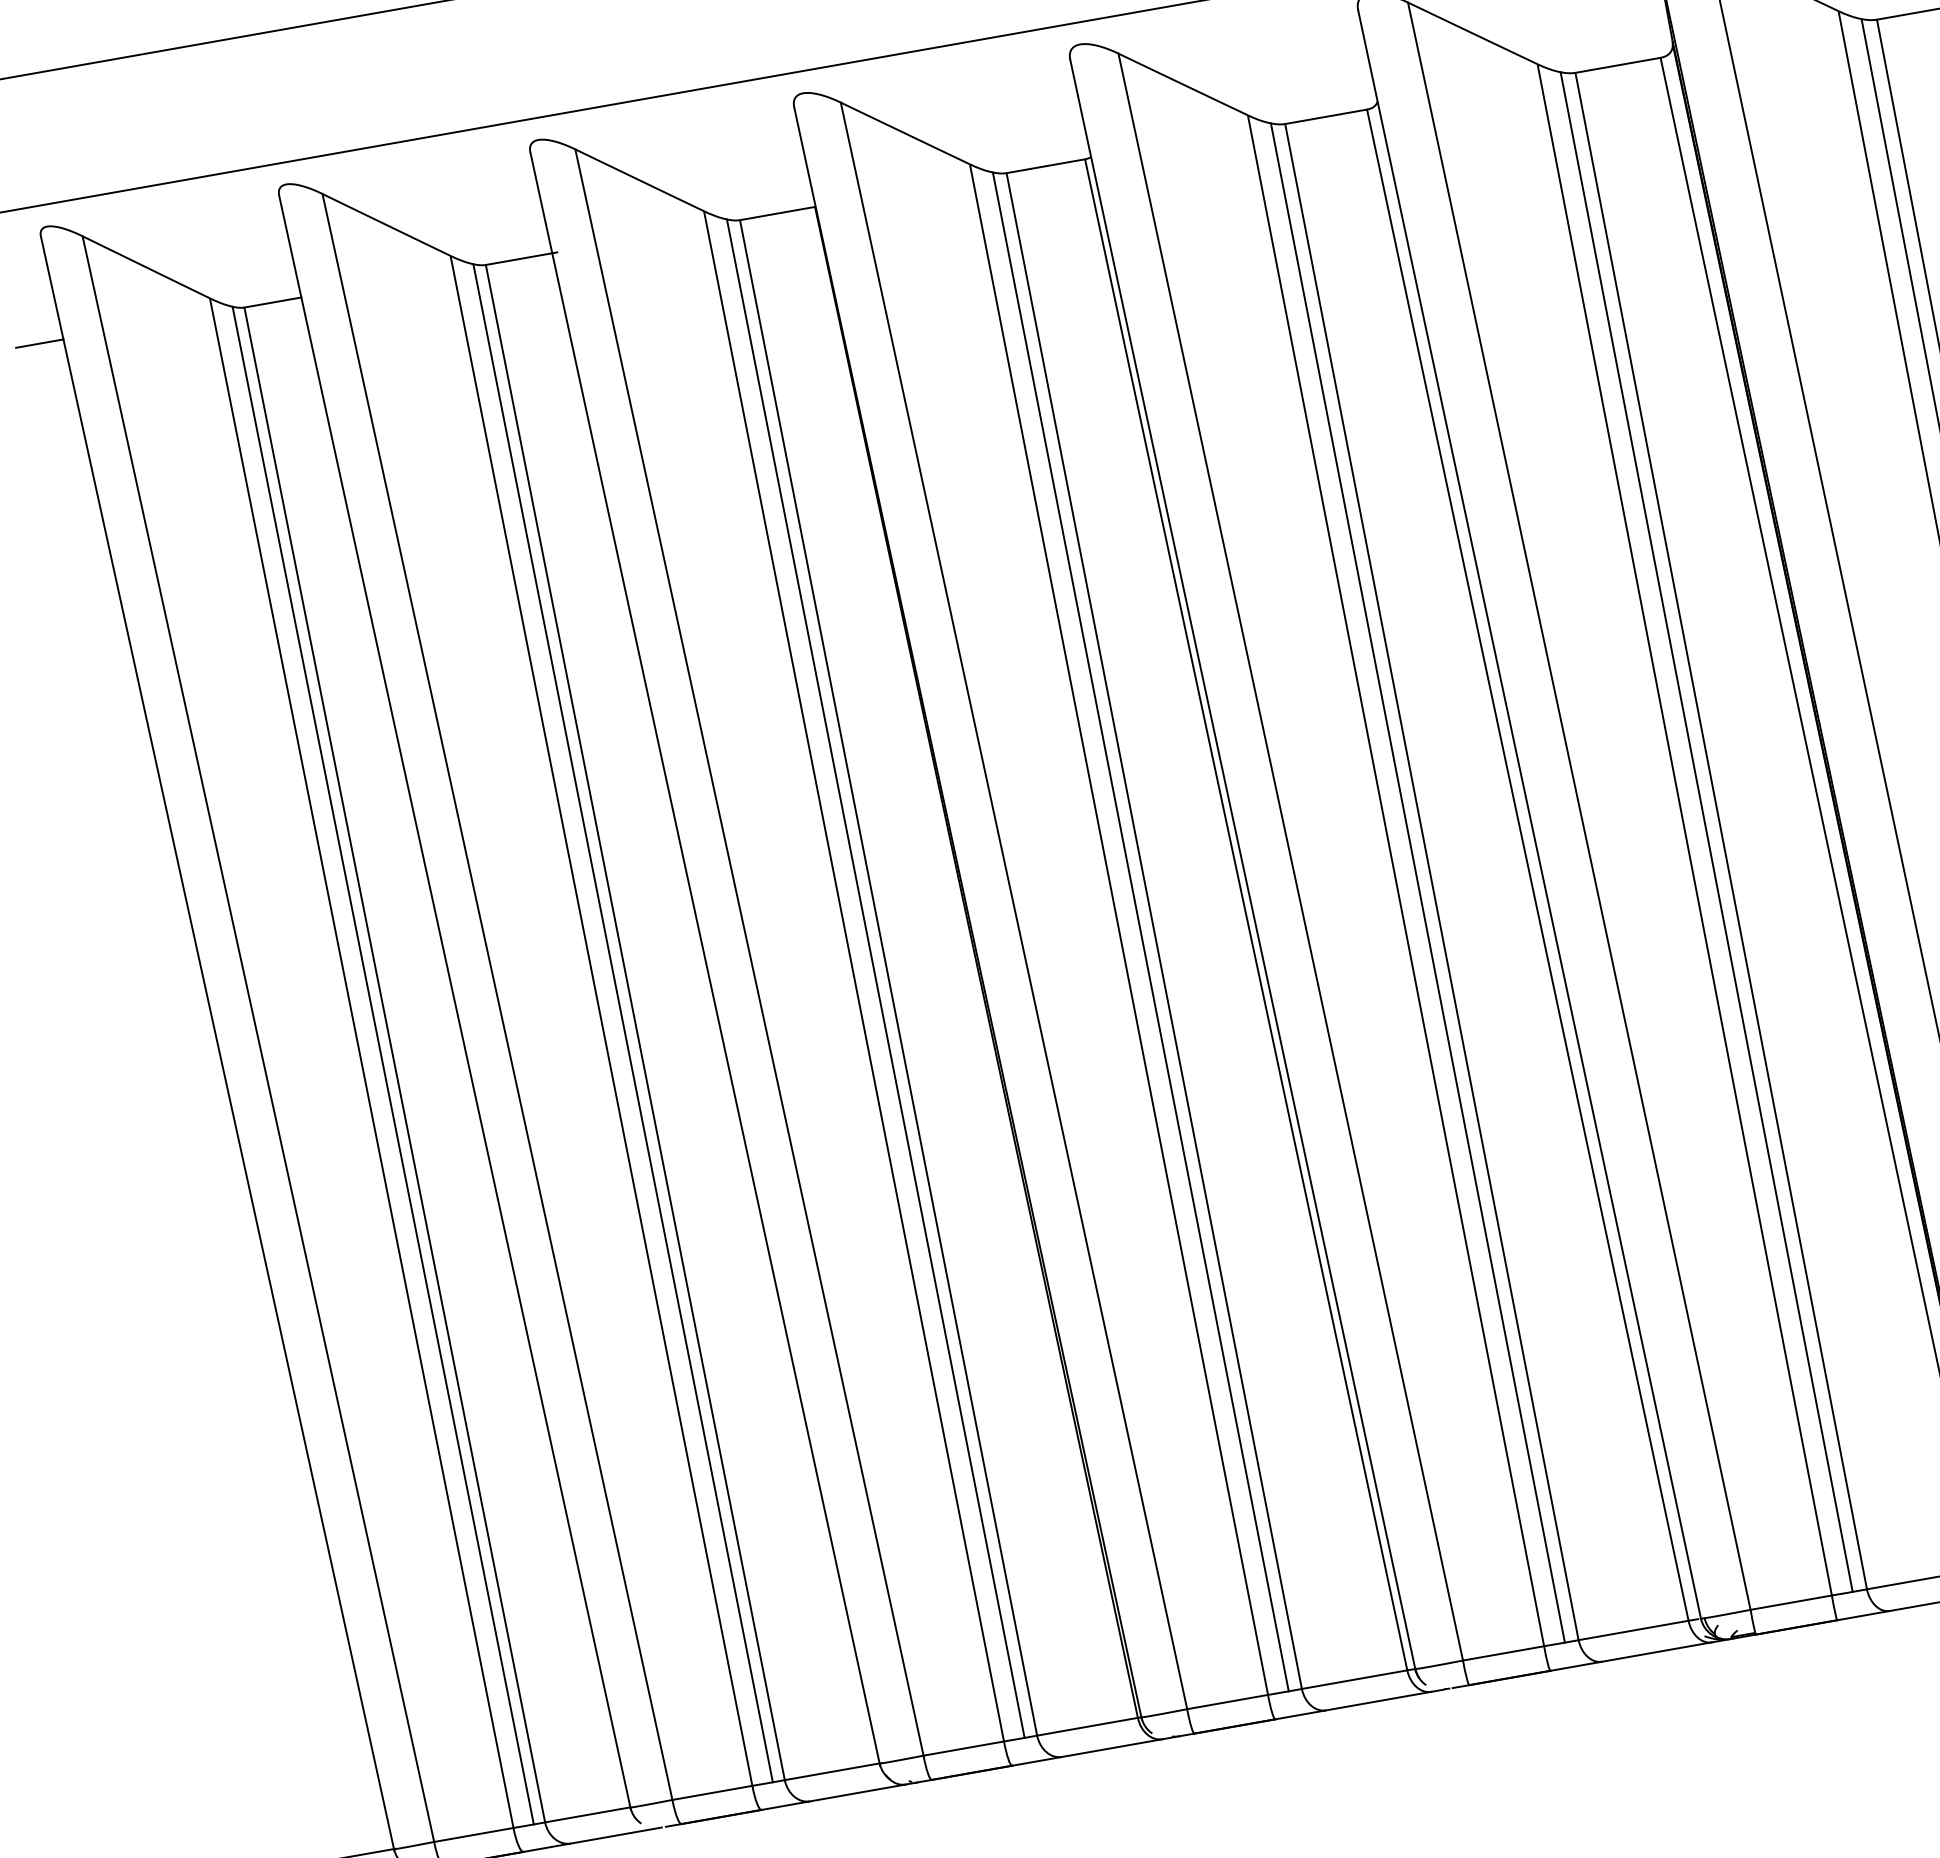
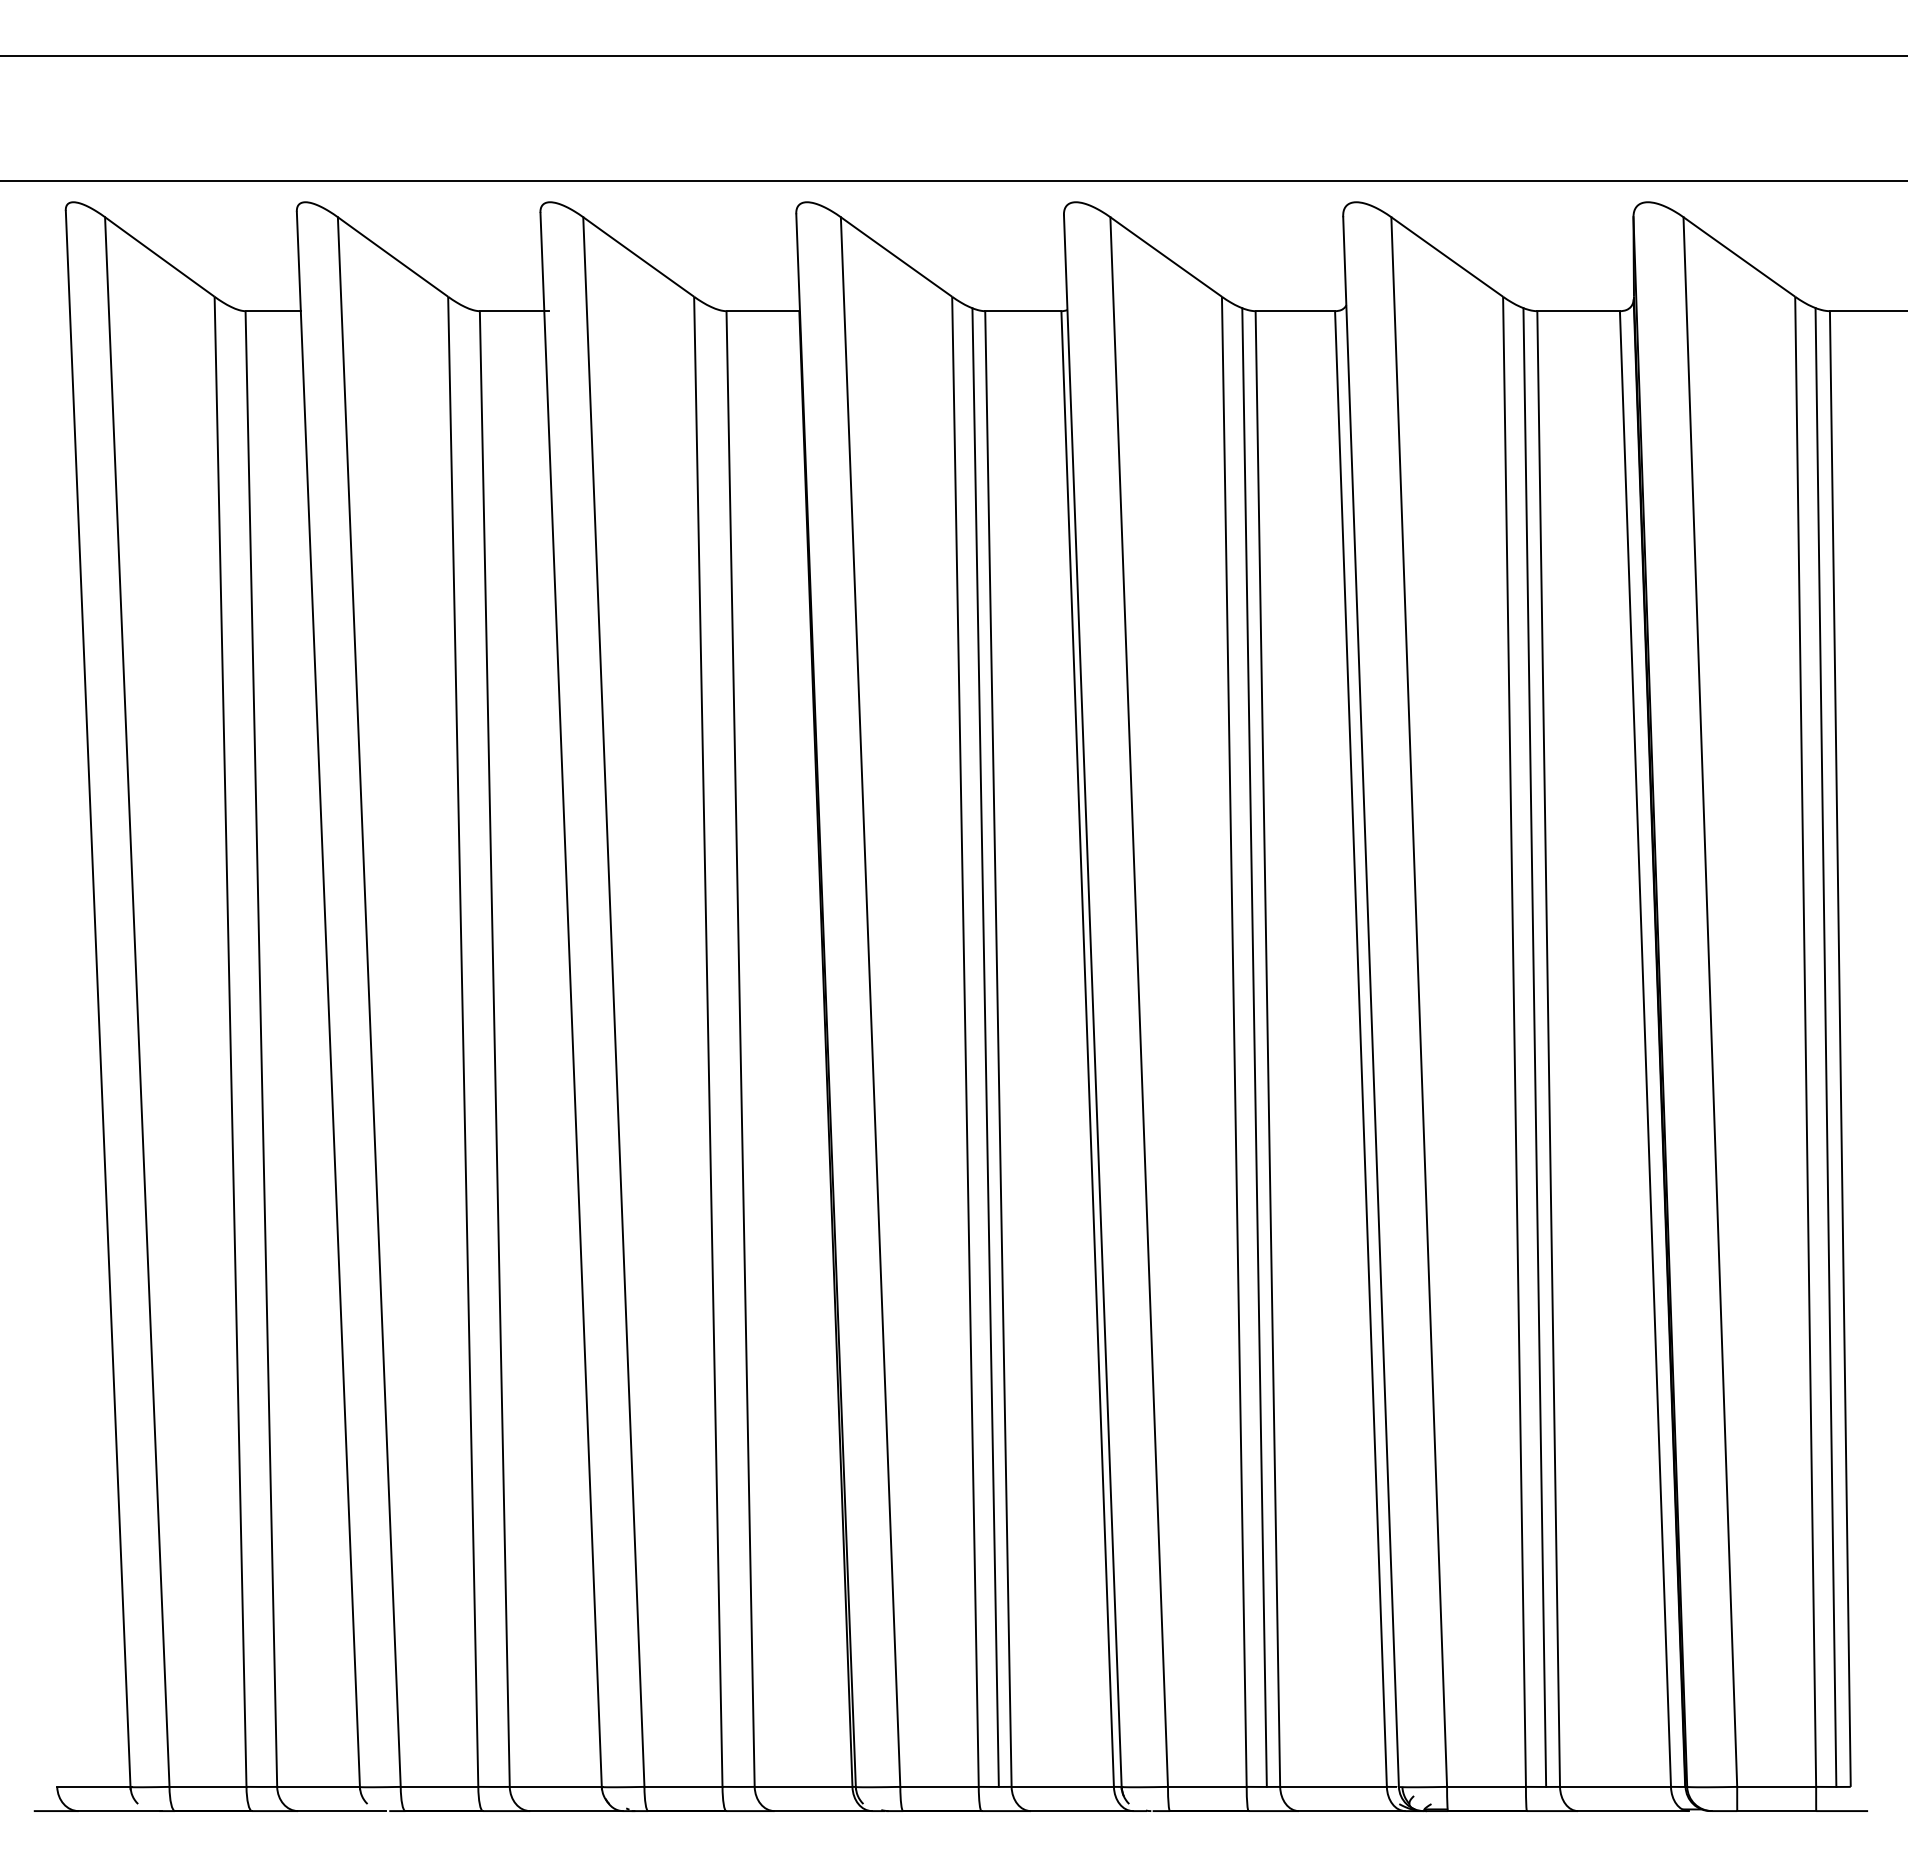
line: (39, 344) -> (46, 311), removed
line: (875, 978) -> (728, 1047), removed
line: (623, 1023) -> (483, 1047), removed
line: (383, 1065) -> (250, 1047), removed

